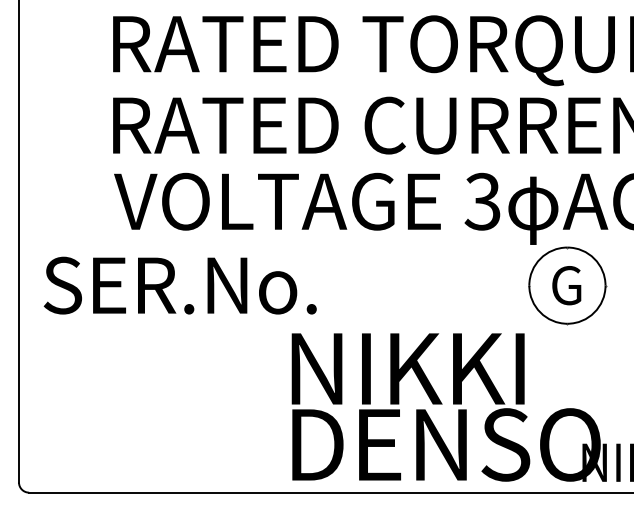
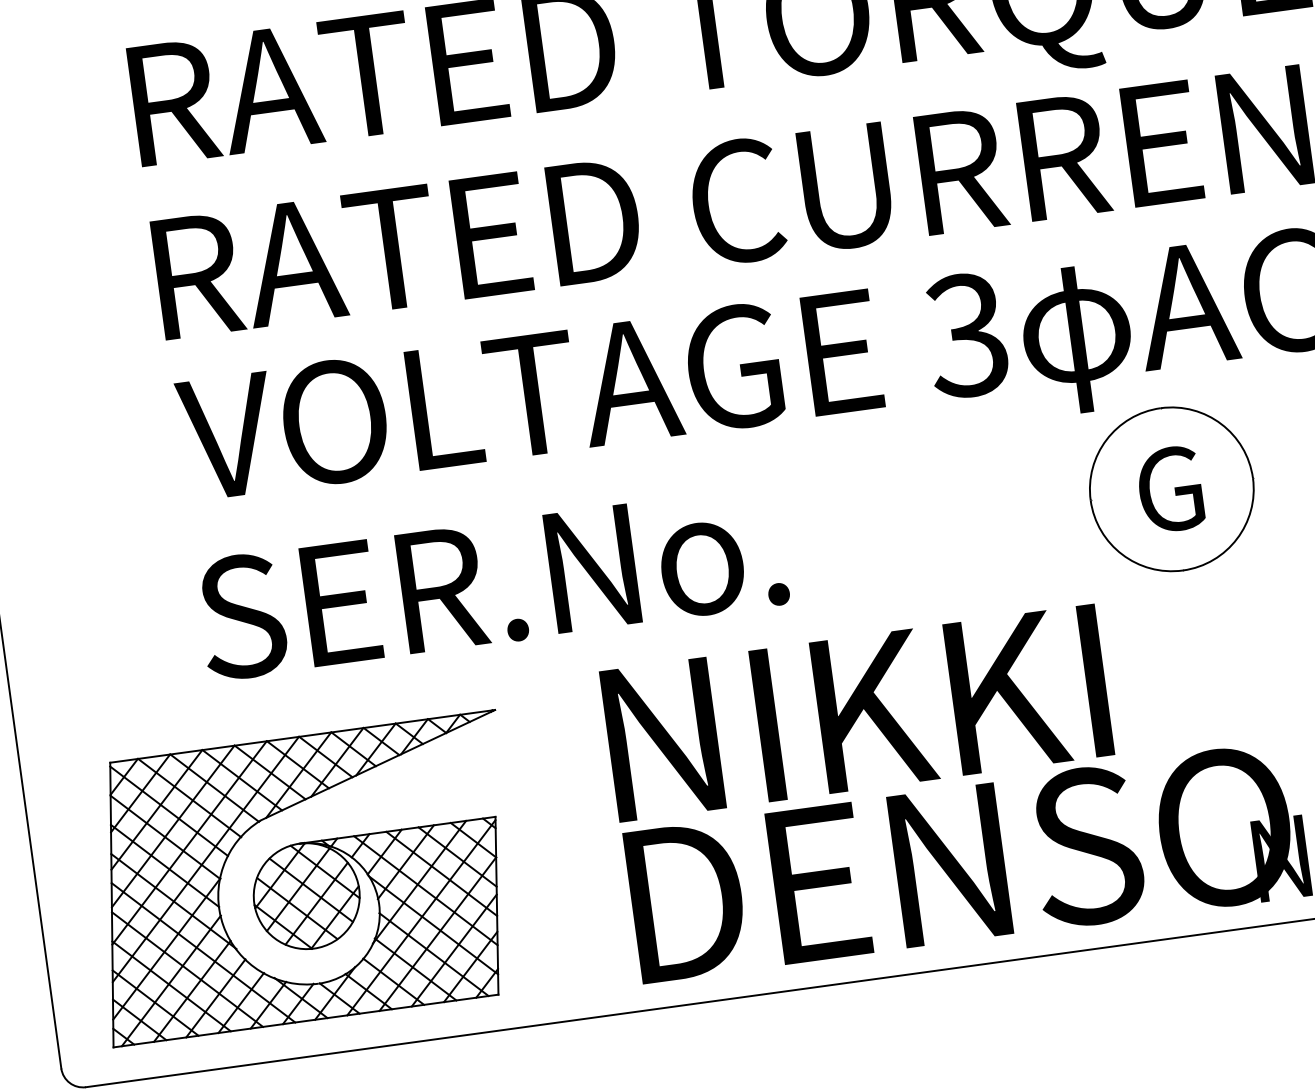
text: (179, 285) -> (490, 582), moved
part: (142, 410) -> (303, 879), added

